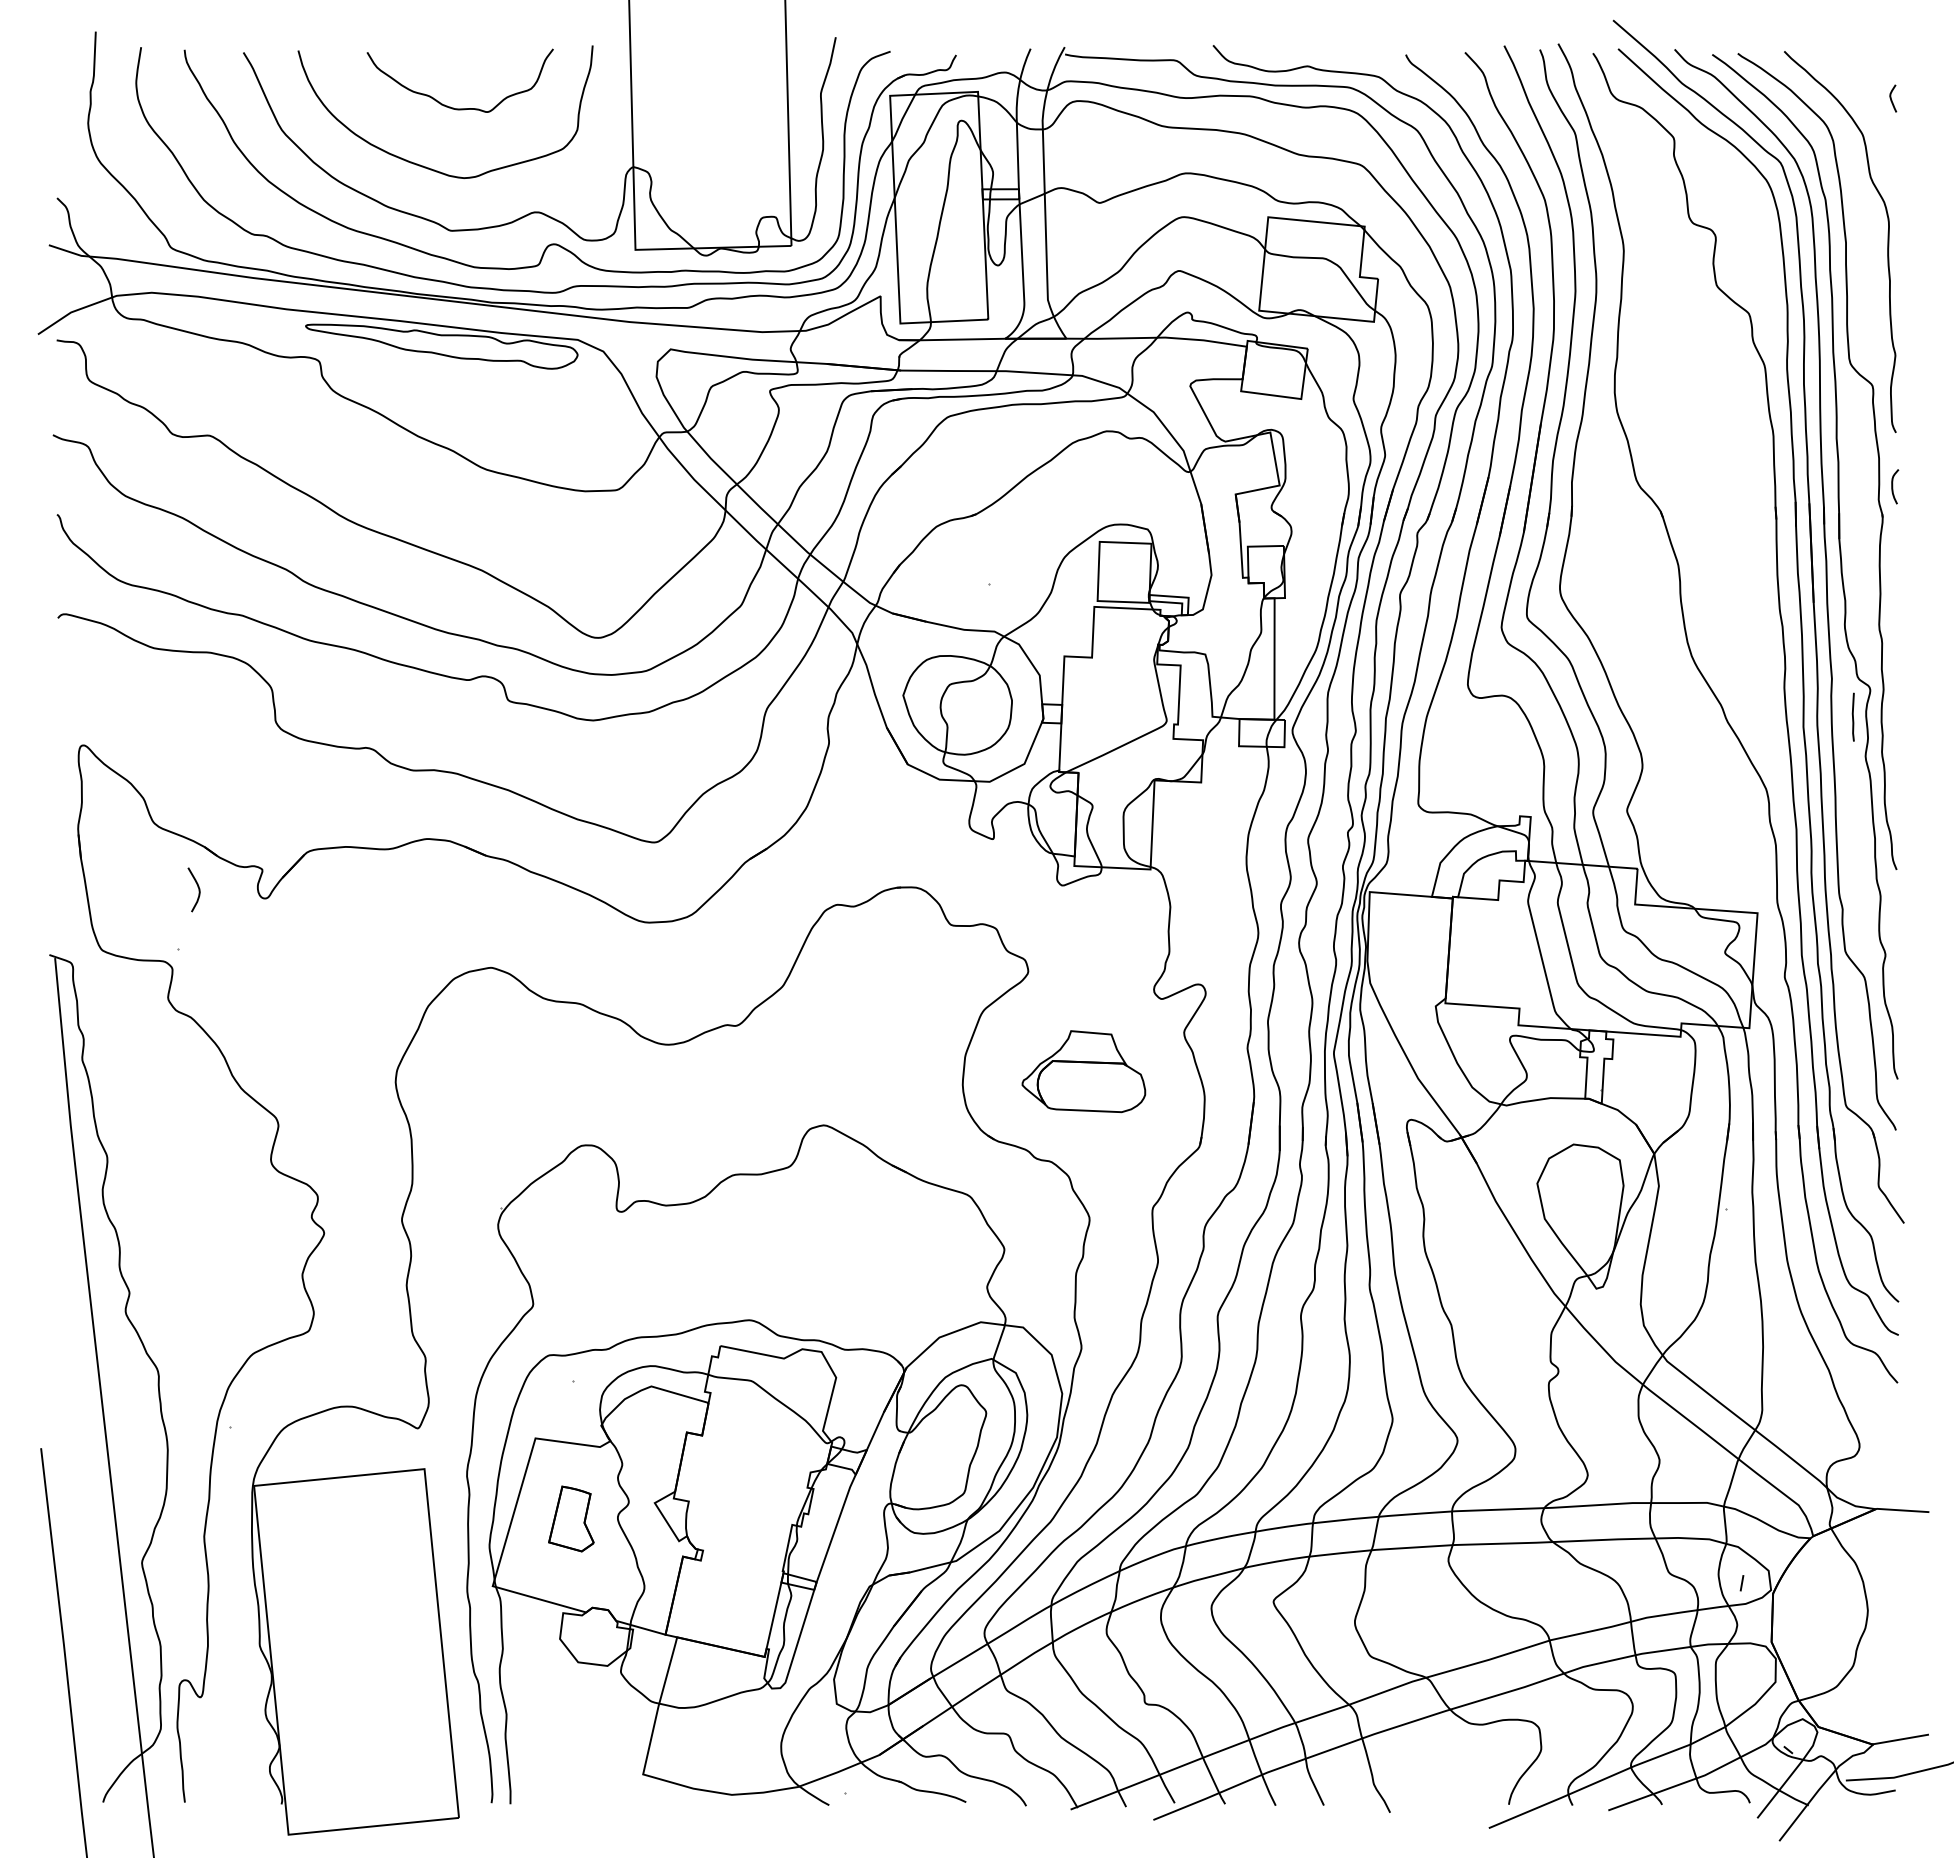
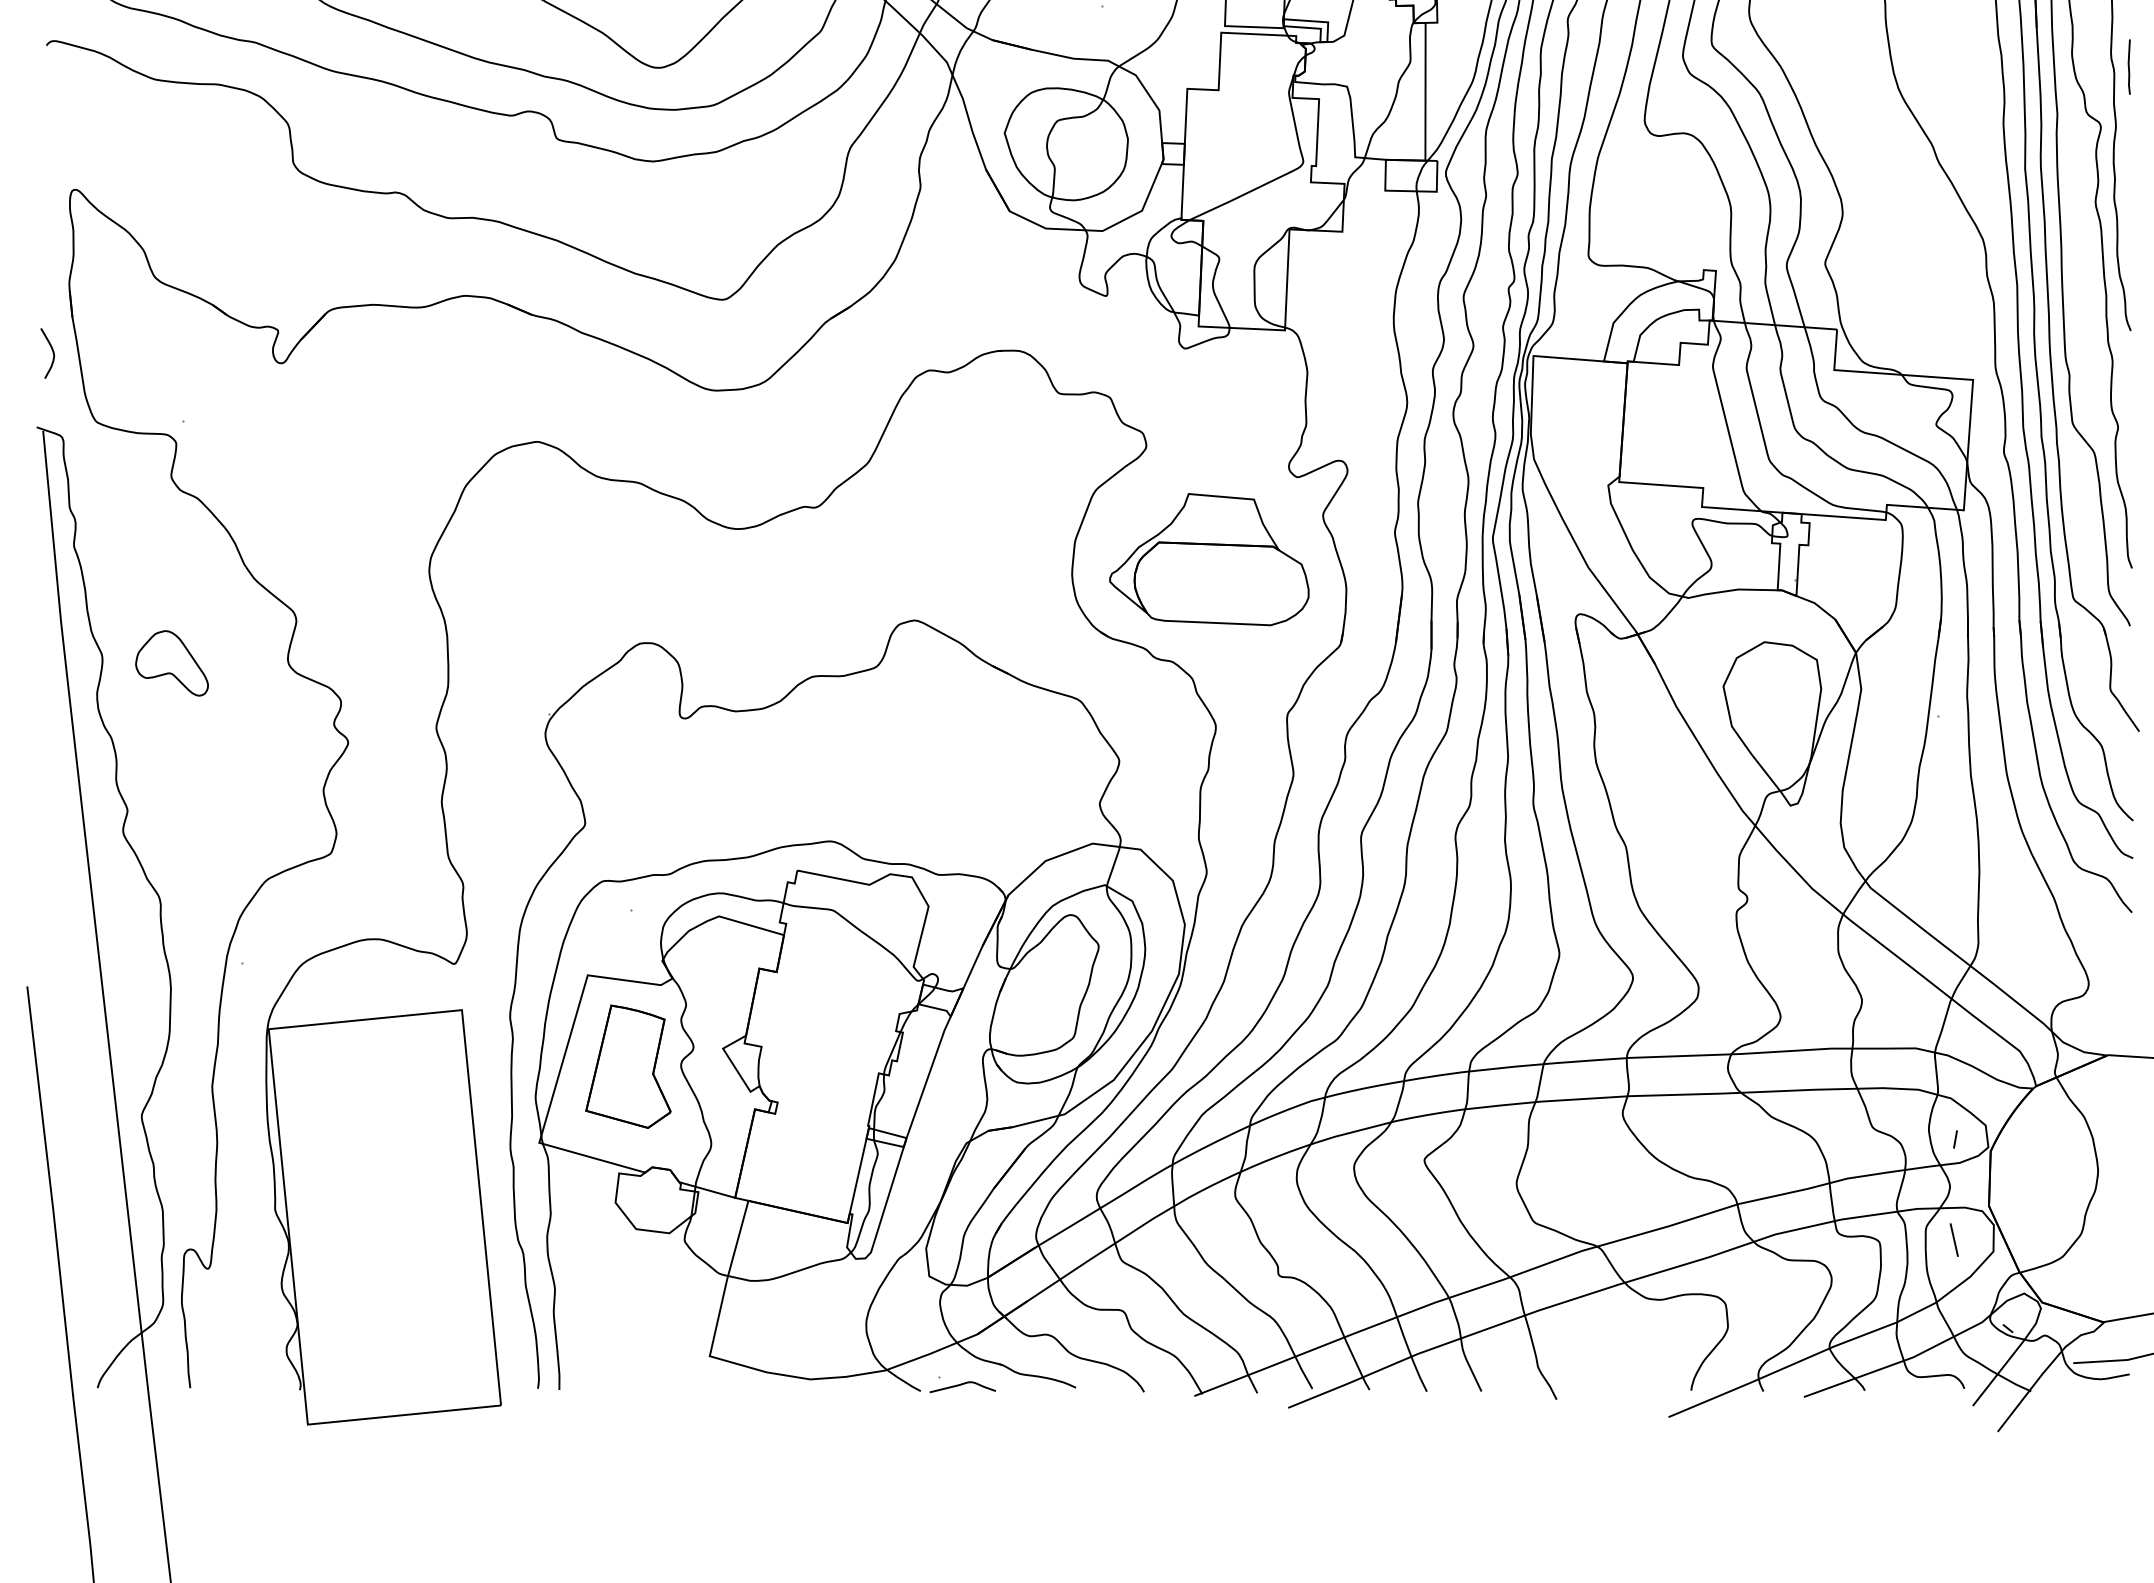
line: (1852, 716) -> (2128, 66), moved
curve: (197, 887) -> (51, 350), moved
part: (1083, 1071) -> (1208, 559), size x1.43
part: (168, 1162) -> (171, 662), added
part: (571, 1518) -> (628, 1066), size x1.67
line: (1740, 1671) -> (1953, 1239), added
curve: (865, 1800) -> (961, 1385), added

